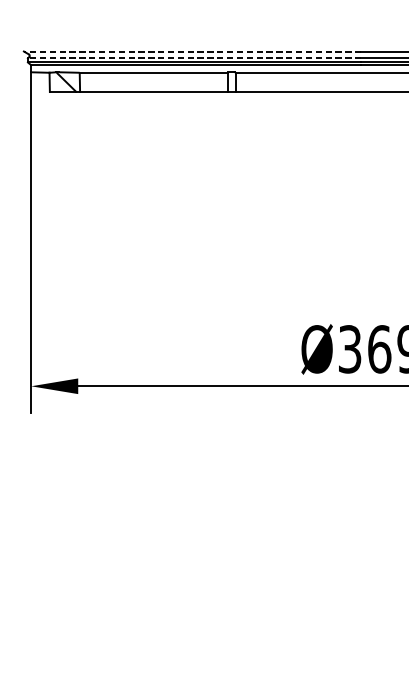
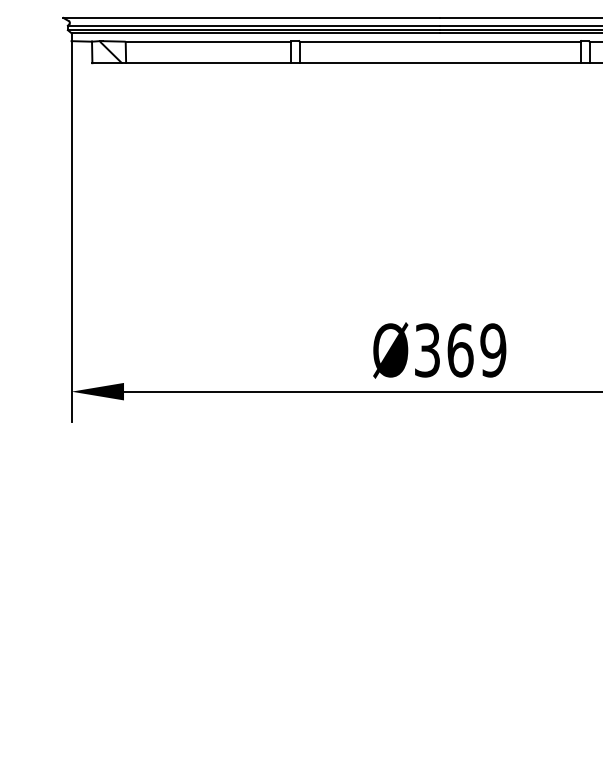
line: (192, 51) -> (251, 17), dashed -> solid
line: (194, 58) -> (253, 25), dashed -> solid

